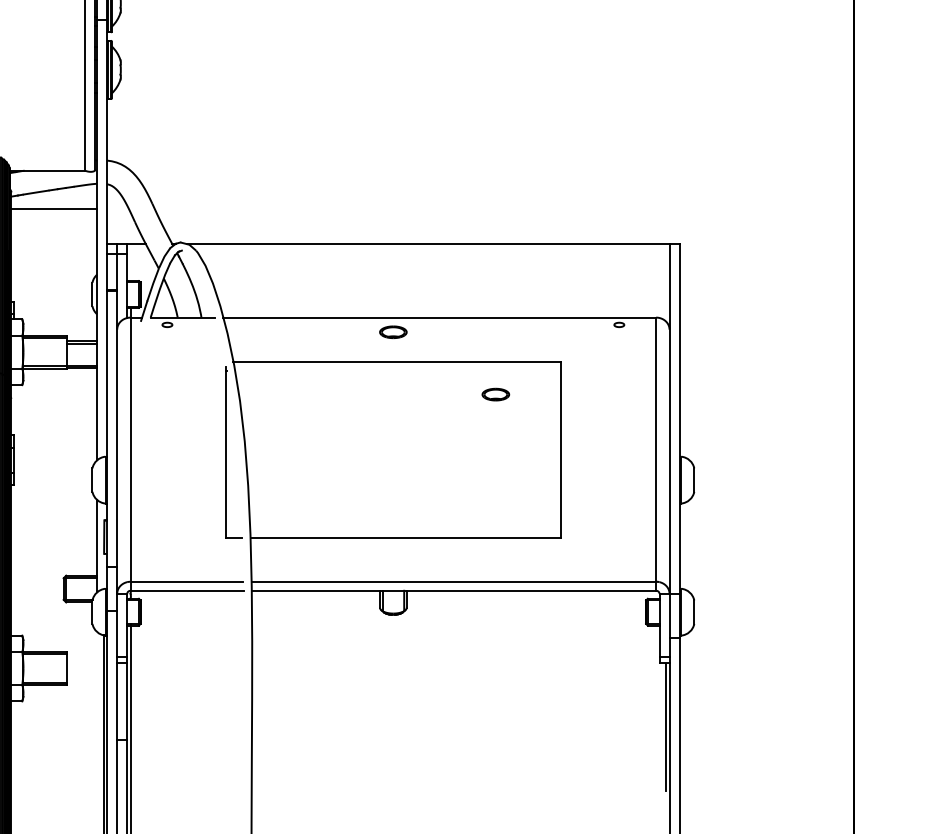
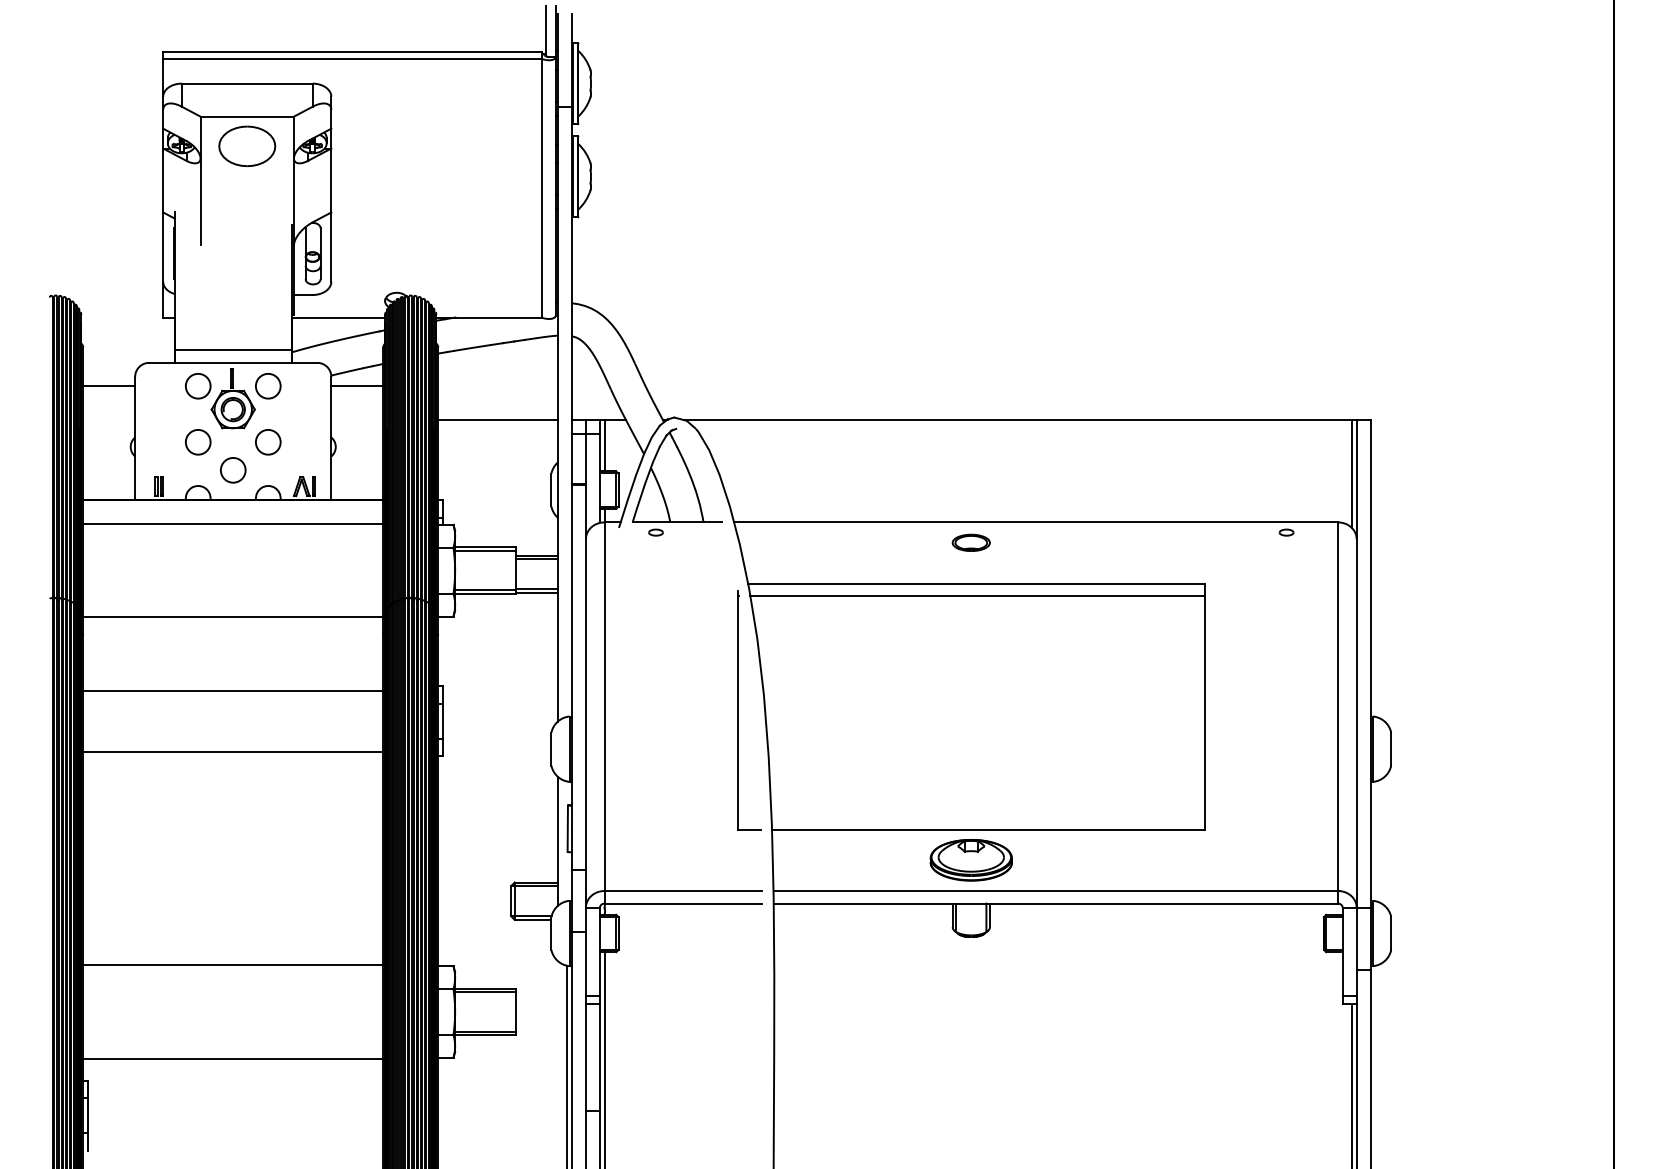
line: (53, 209) -> (497, 420), moved
line: (130, 262) -> (604, 445), added
line: (666, 283) -> (1352, 474), added
line: (397, 370) -> (977, 596), added
part: (495, 394) -> (1113, 629), removed
part: (392, 559) -> (970, 860), added

